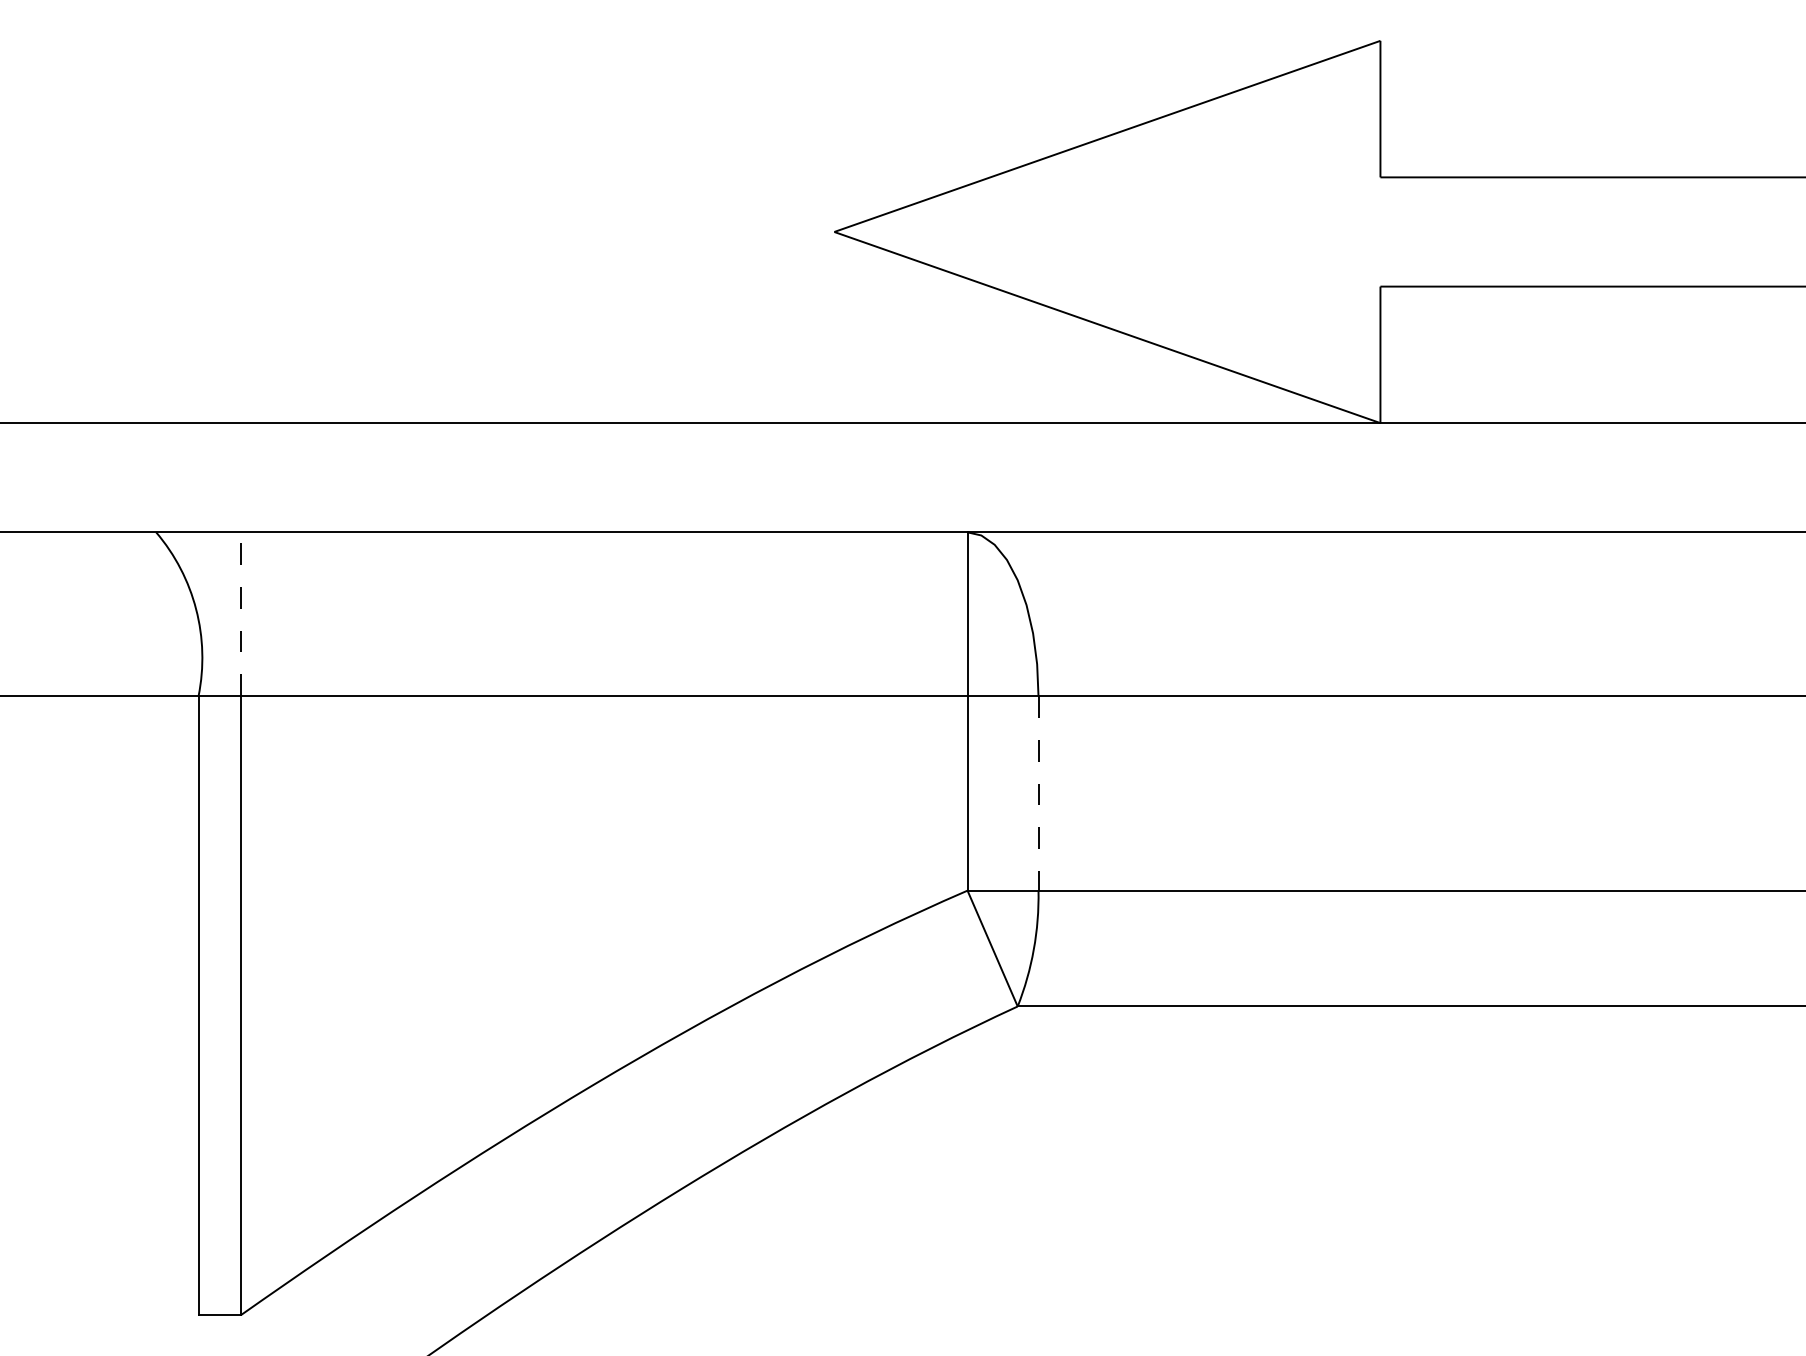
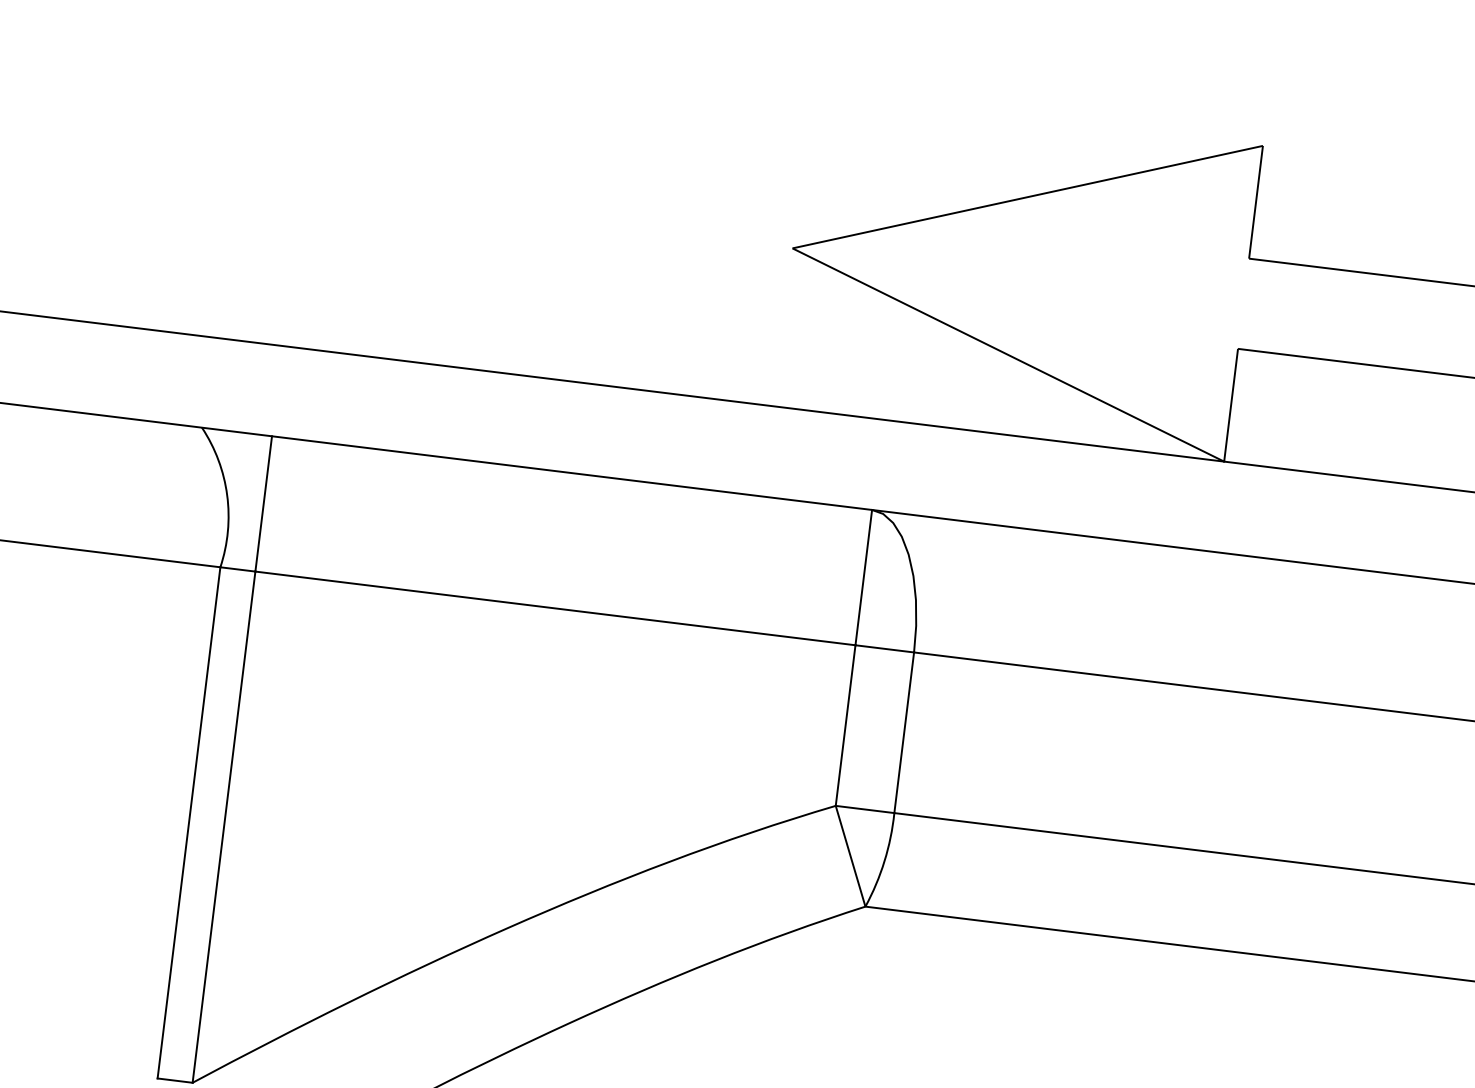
line: (240, 614) -> (263, 504), dashed -> solid
line: (1038, 793) -> (904, 732), dashed -> solid

